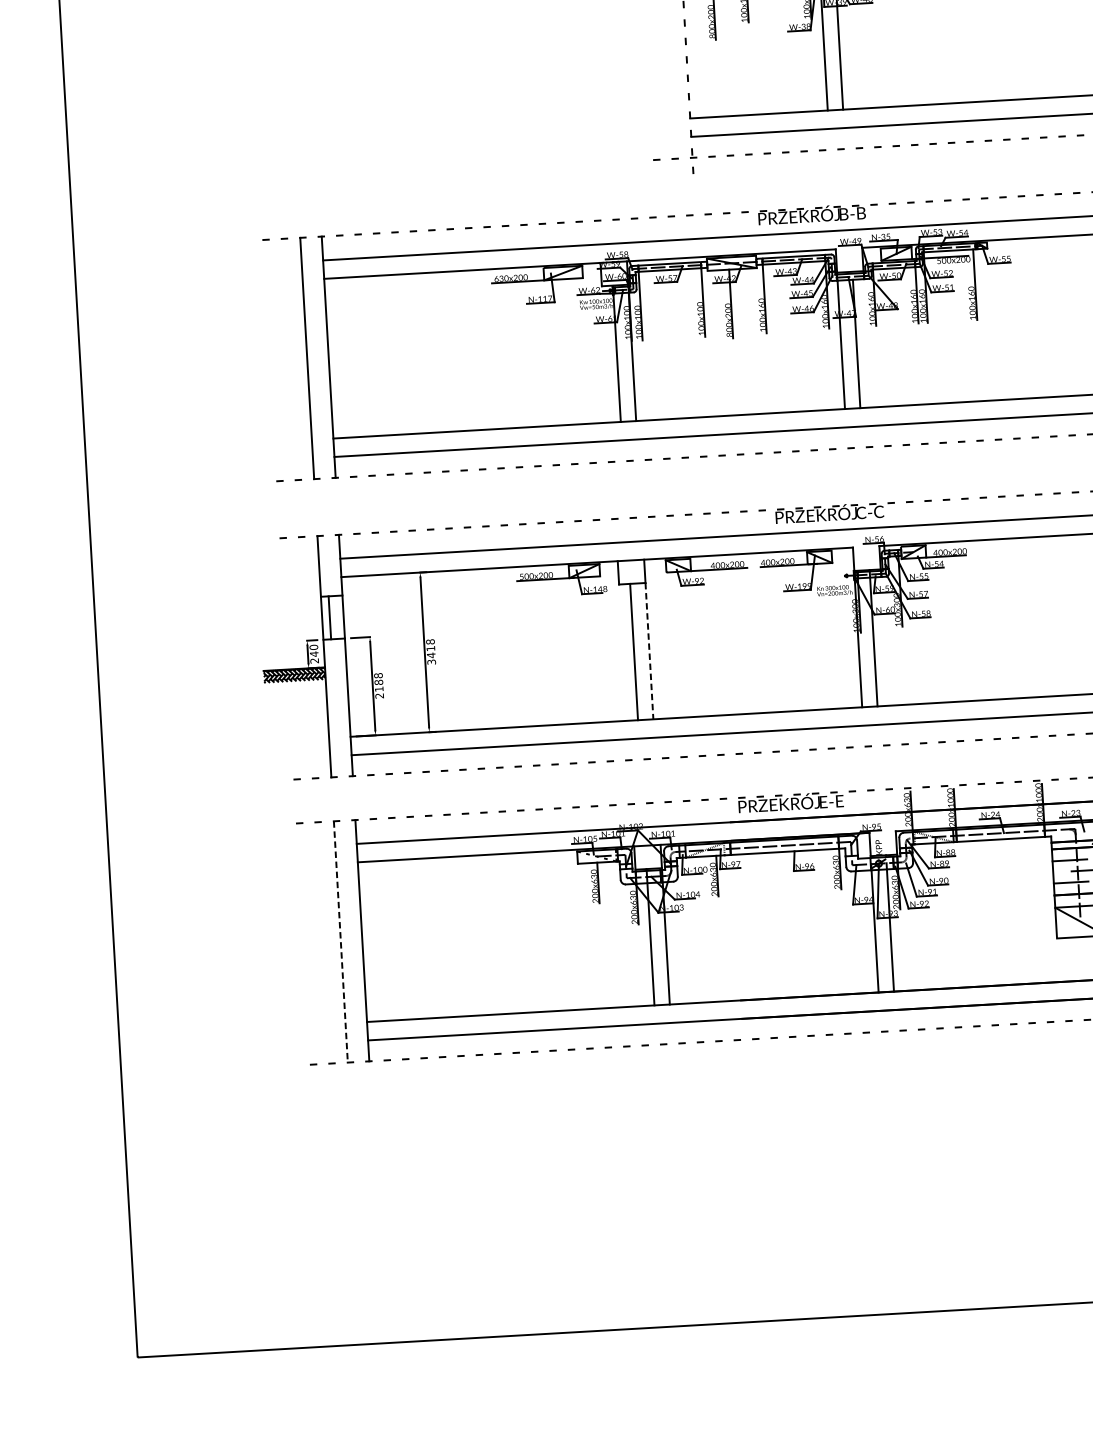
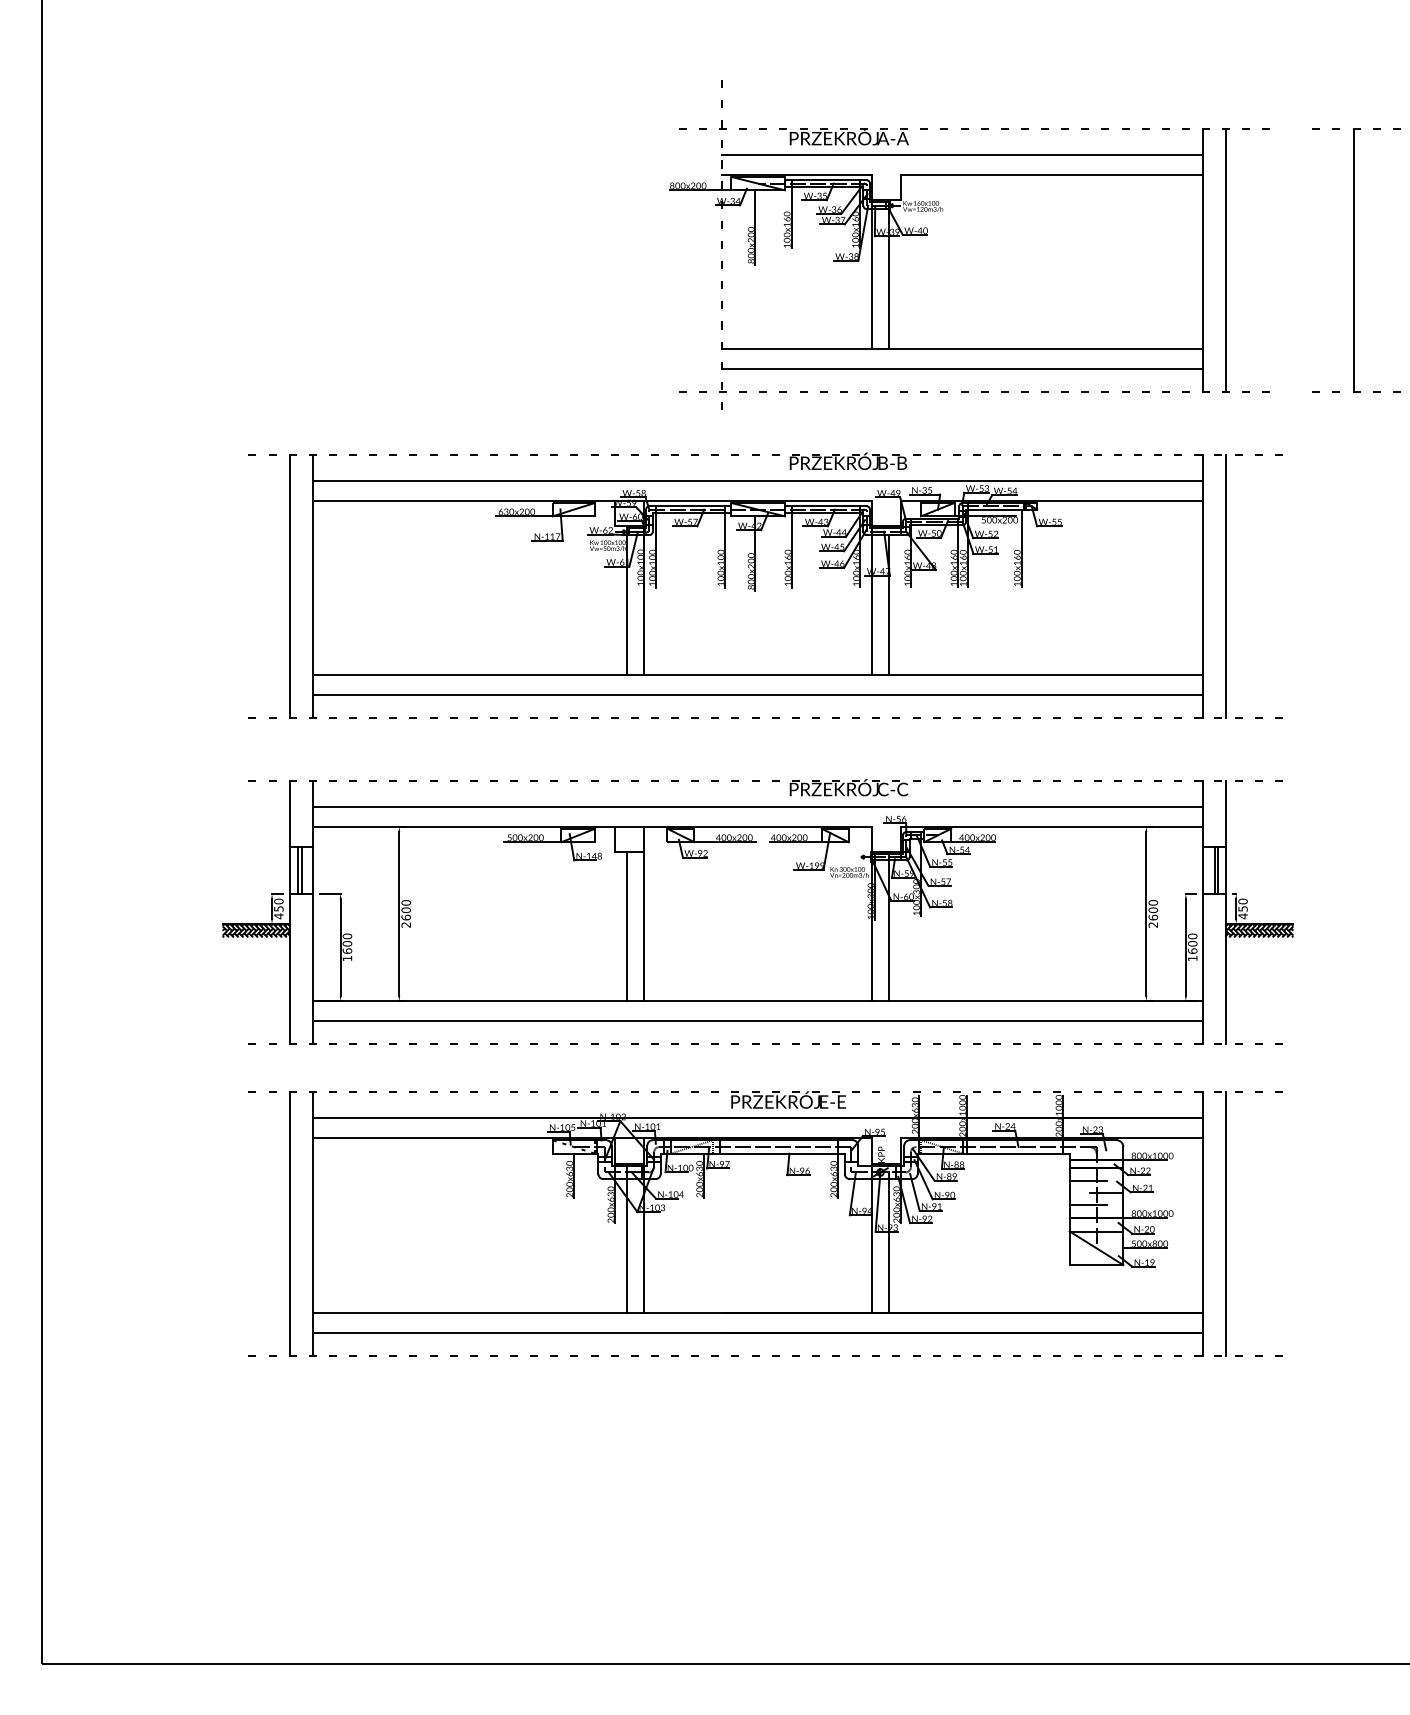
line: (332, 616) -> (301, 869), added
text: (430, 651) -> (405, 913), 3418 -> 2600
line: (649, 651) -> (643, 927), dashed -> solid
text: (314, 657) -> (278, 912), 240 -> 450
text: (379, 685) -> (347, 947), 2188 -> 1600
line: (340, 941) -> (289, 1223), dashed -> solid

